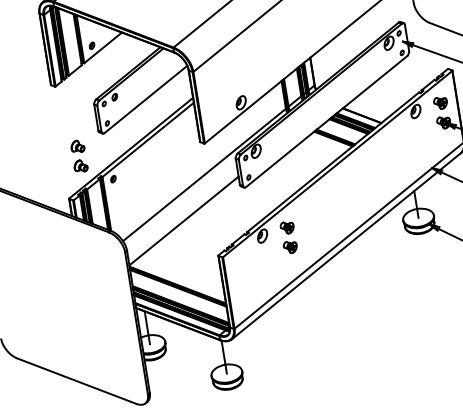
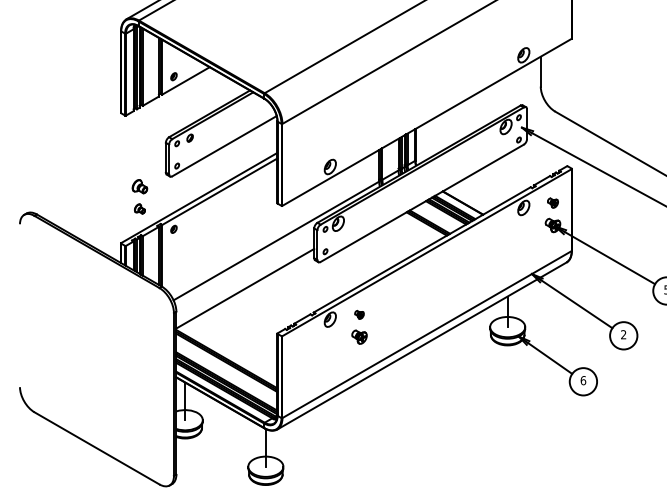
part: (440, 102) -> (552, 202), size x0.7
part: (80, 165) -> (139, 208), size x0.7
part: (287, 227) -> (359, 314), size x0.6

